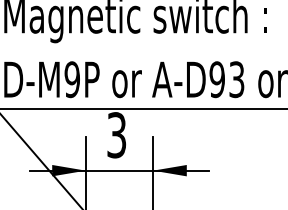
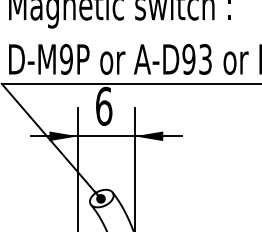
text: (117, 134) -> (104, 105), 3 -> 6

